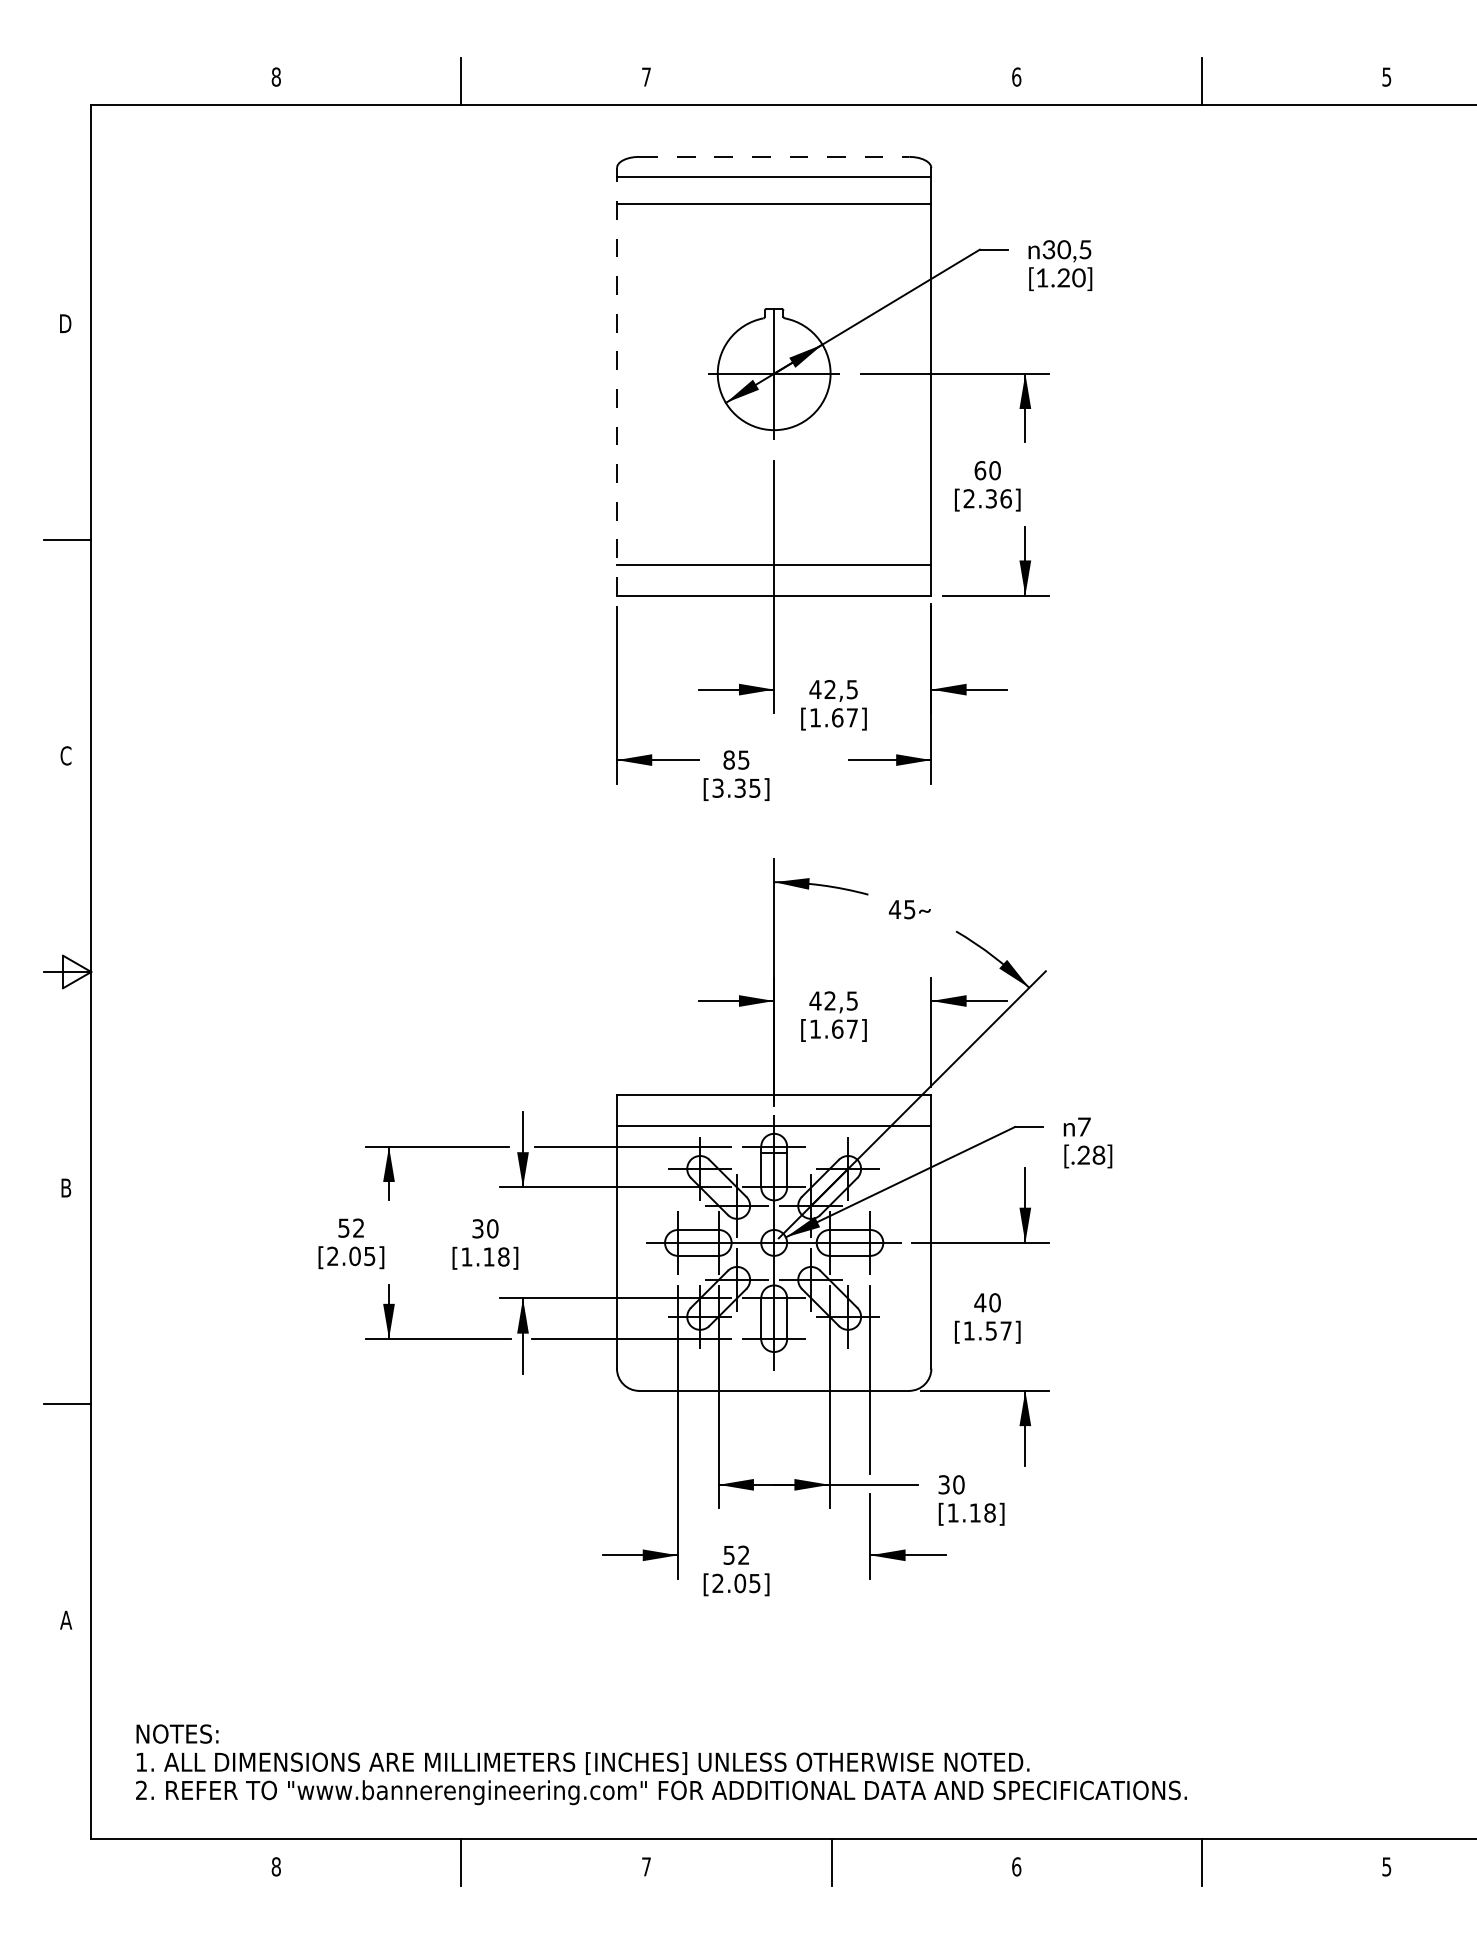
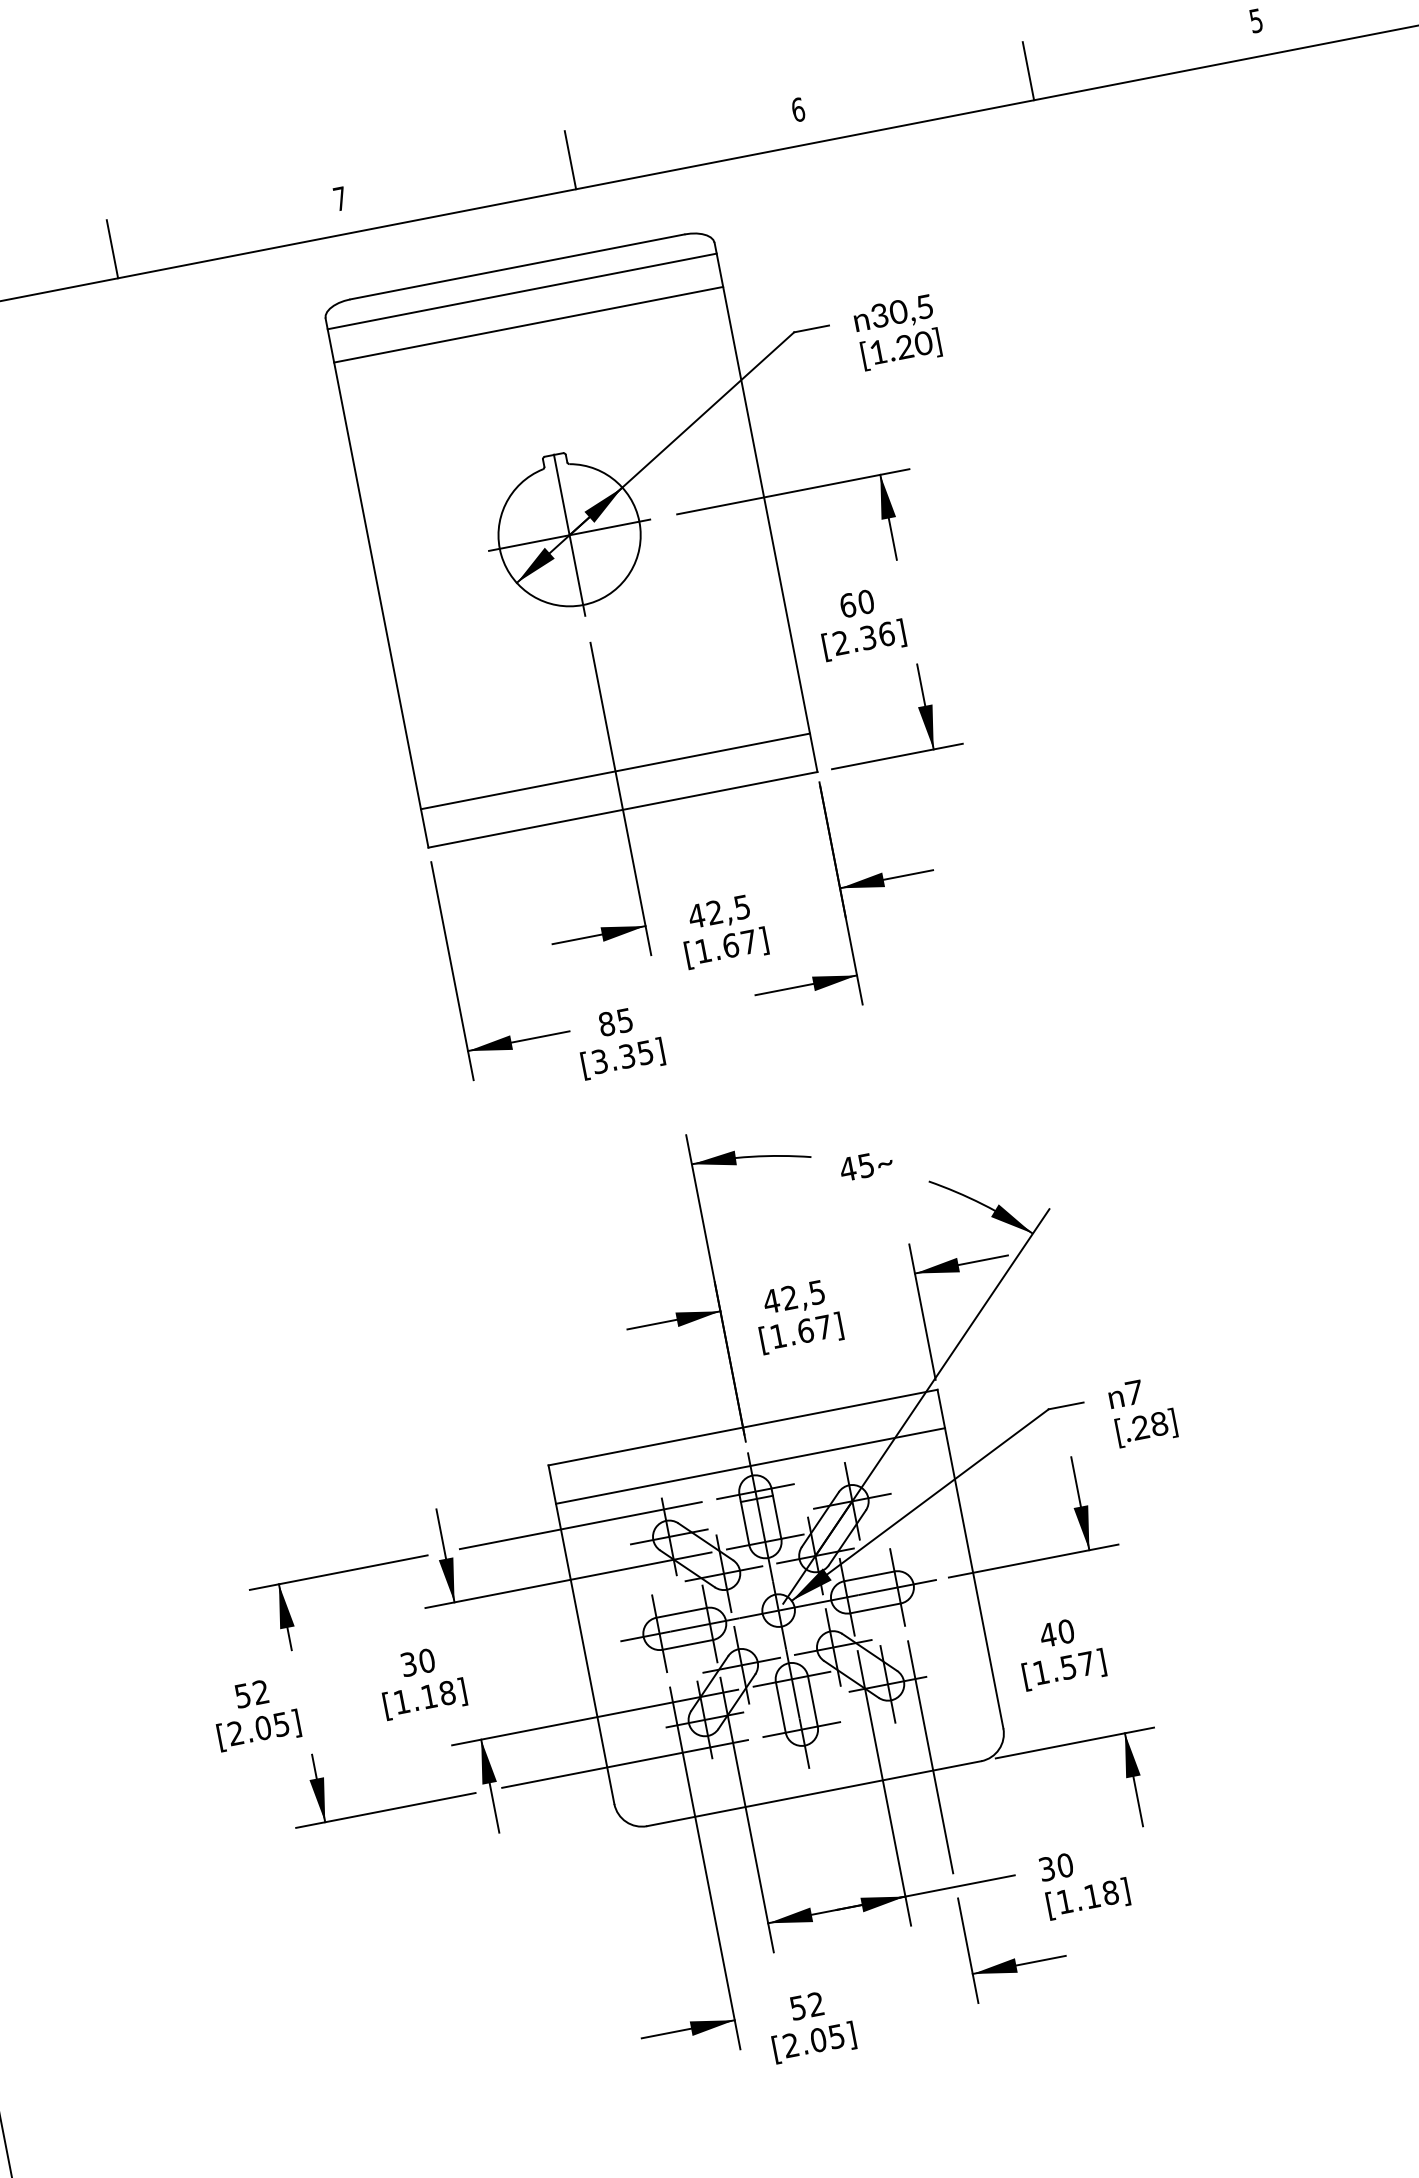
line: (831, 81) -> (570, 159), added
line: (774, 156) -> (517, 266), dashed -> solid
line: (616, 381) -> (376, 582), dashed -> solid

